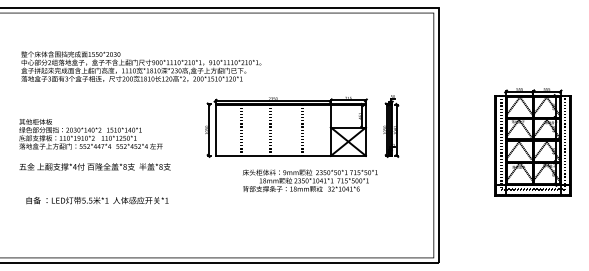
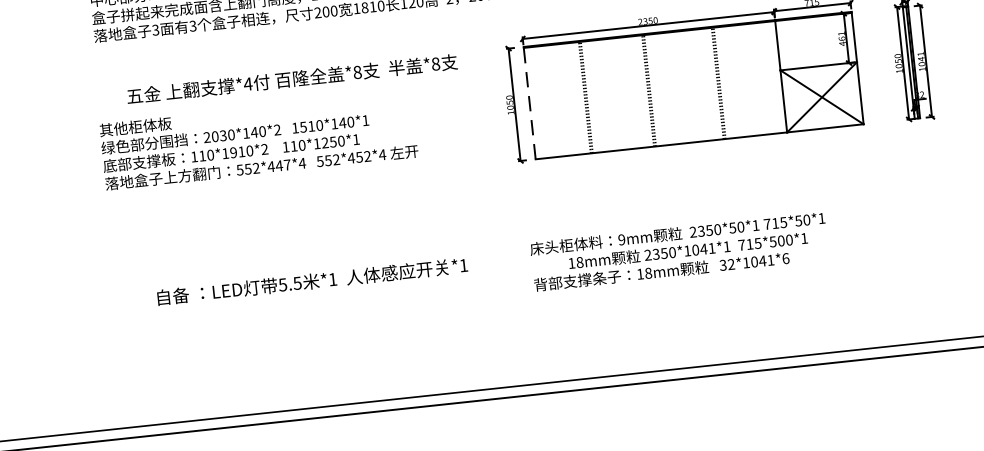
line: (215, 130) -> (529, 103), solid -> dashed
text: (94, 166) -> (290, 78), moved
text: (310, 180) -> (679, 250), moved
text: (97, 200) -> (312, 281), moved

